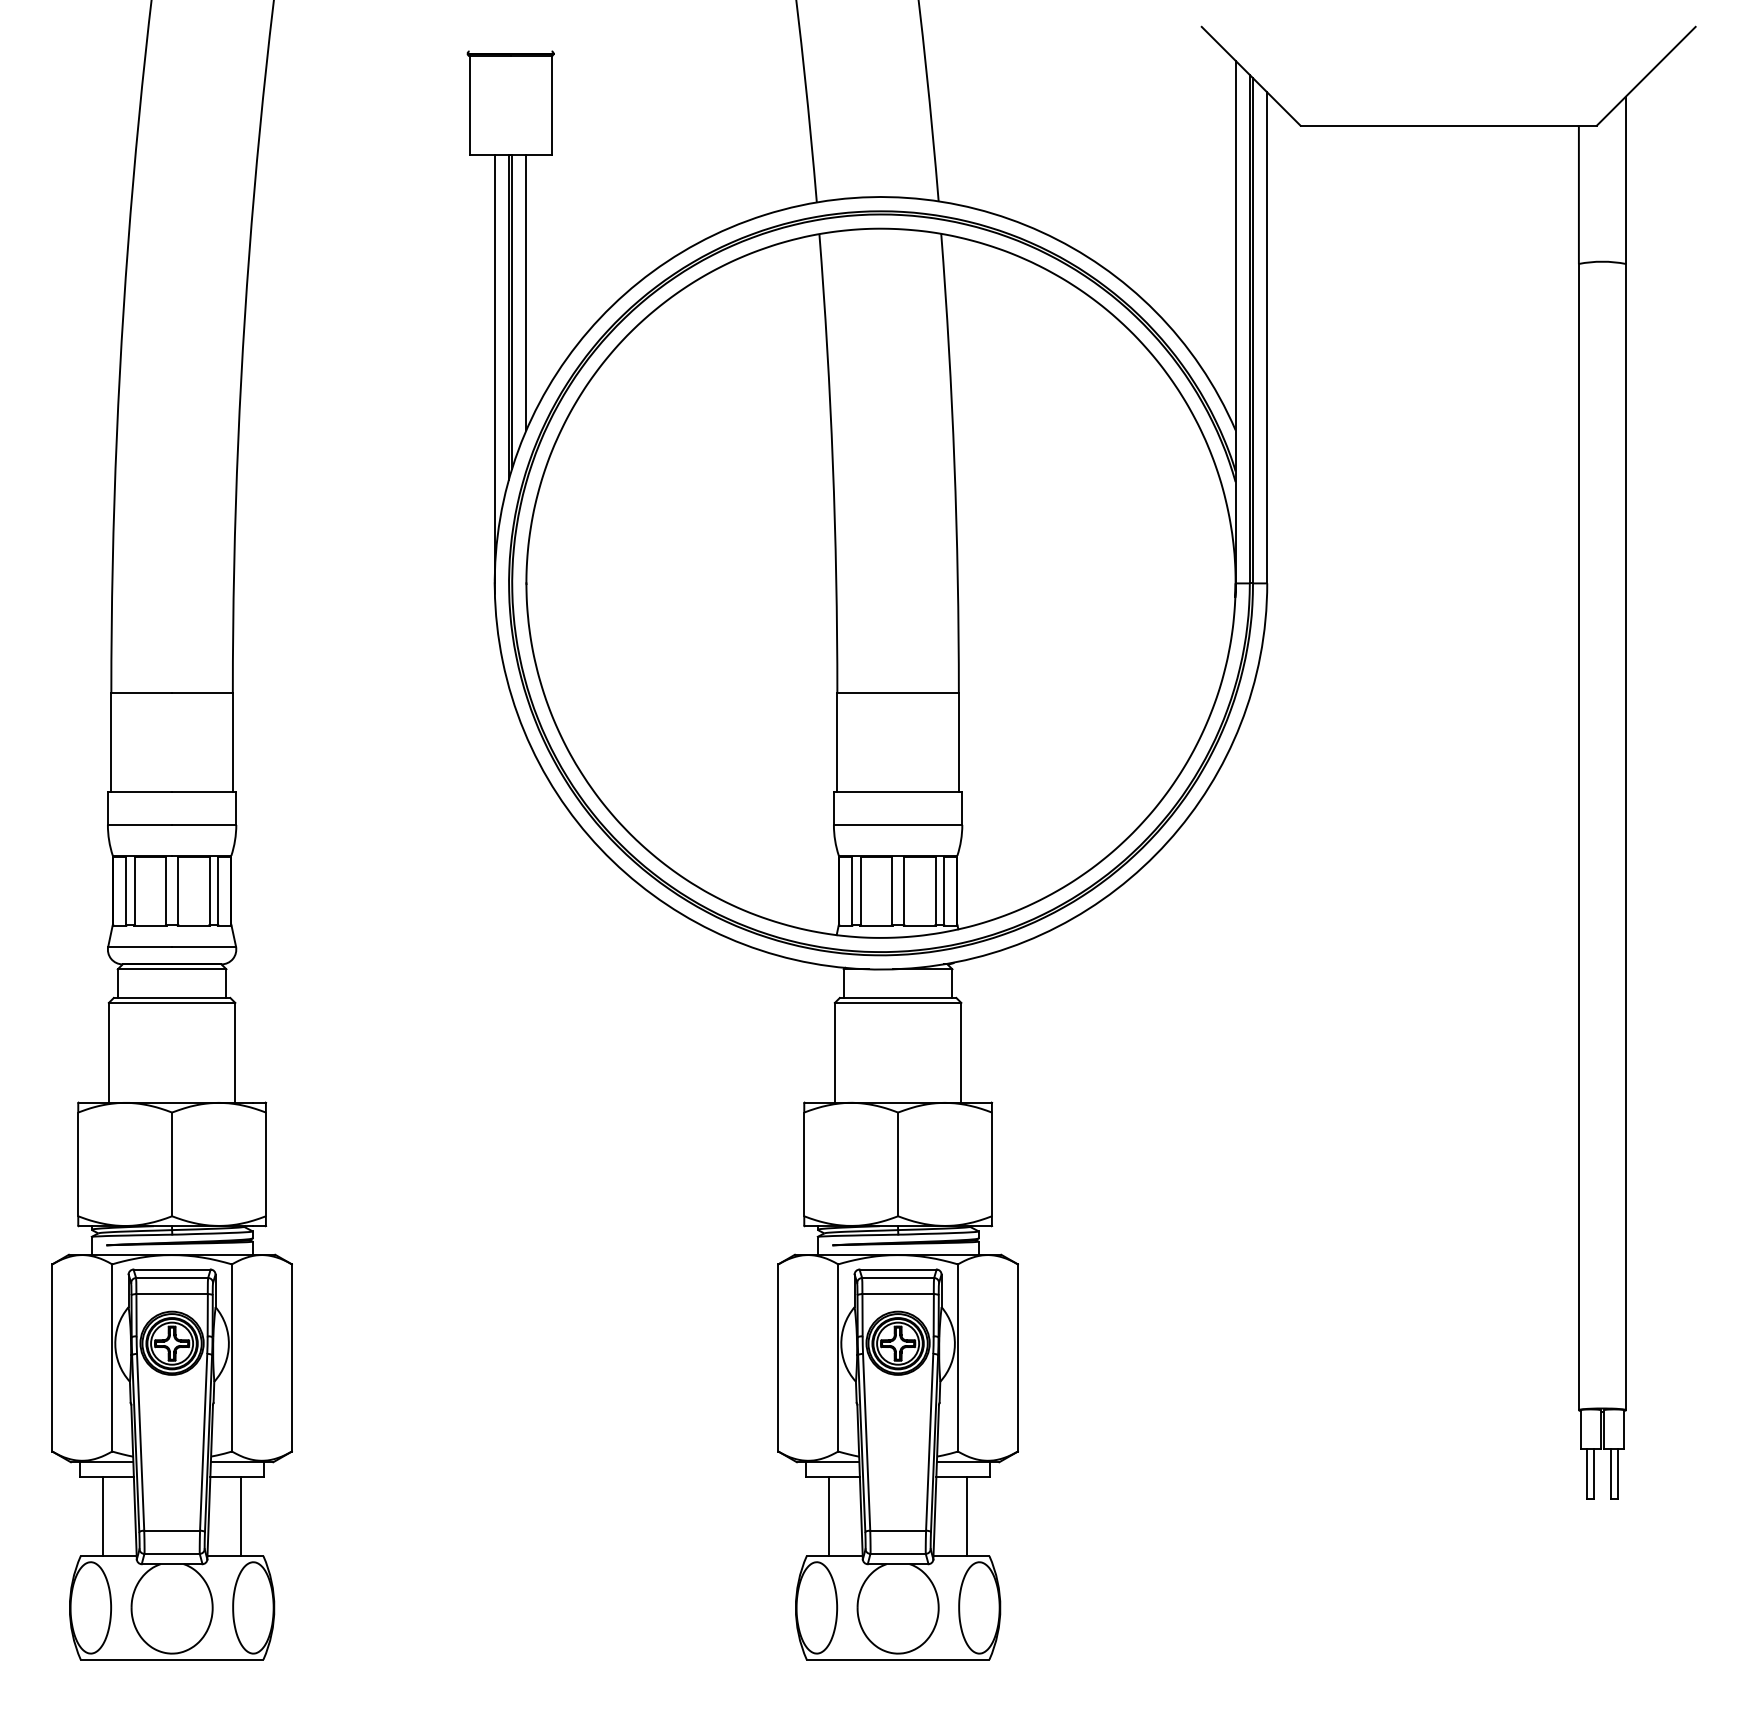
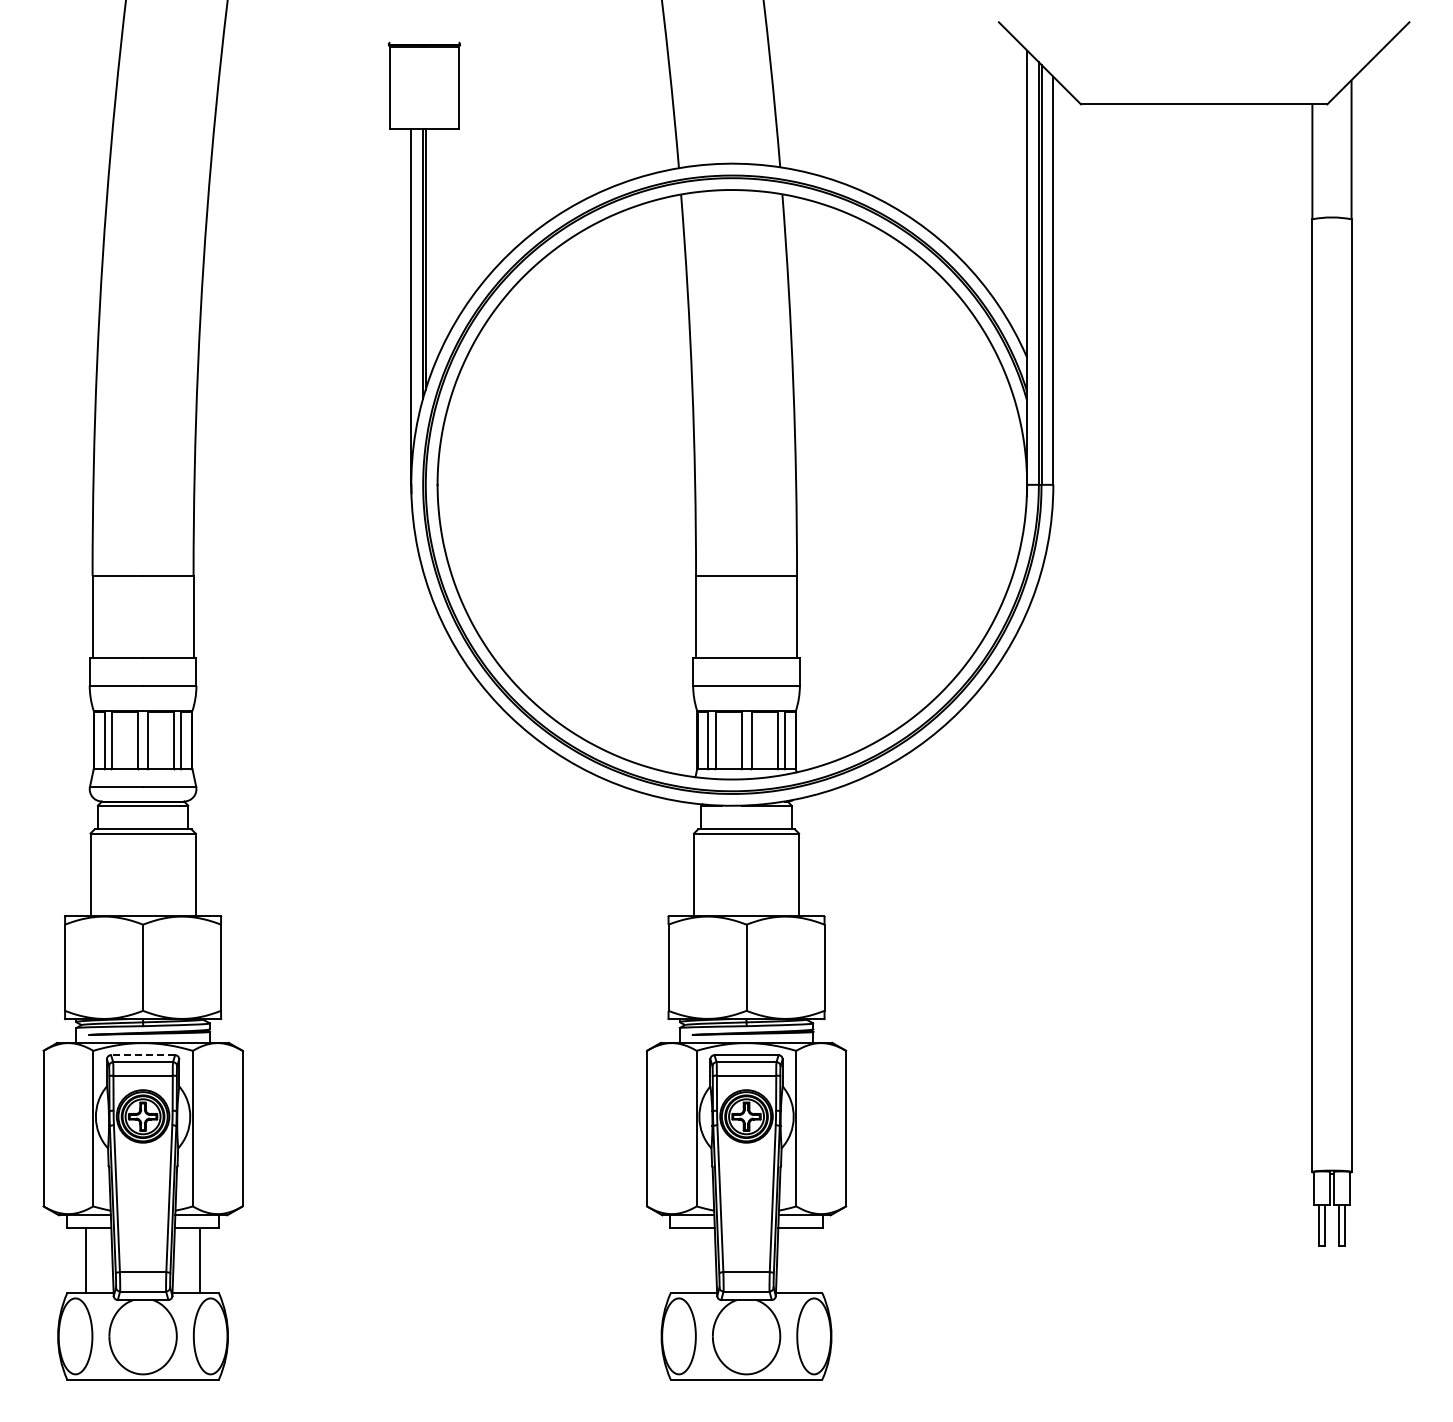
line: (526, 291) -> (437, 242), removed
line: (171, 1269) -> (142, 1055), solid -> dashed
line: (829, 1516) -> (689, 1260), removed
line: (966, 1516) -> (803, 1260), removed

